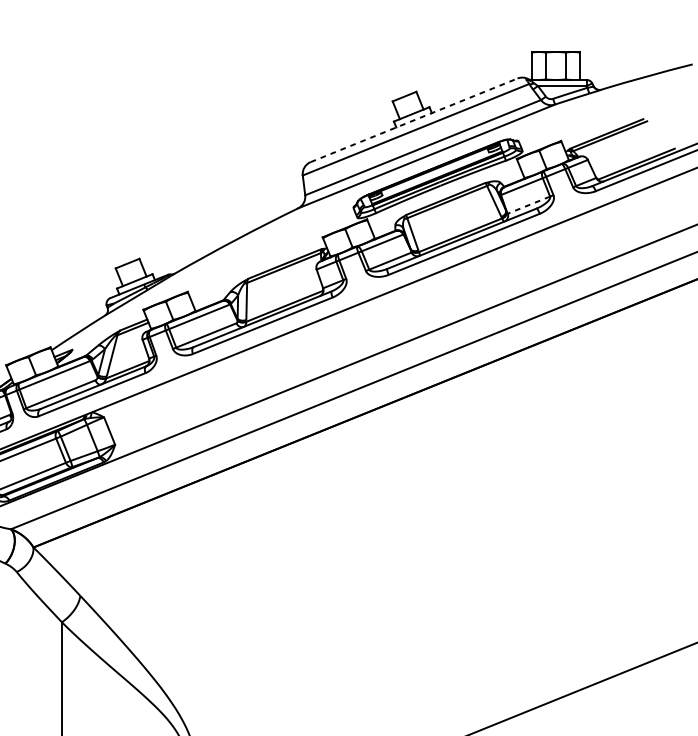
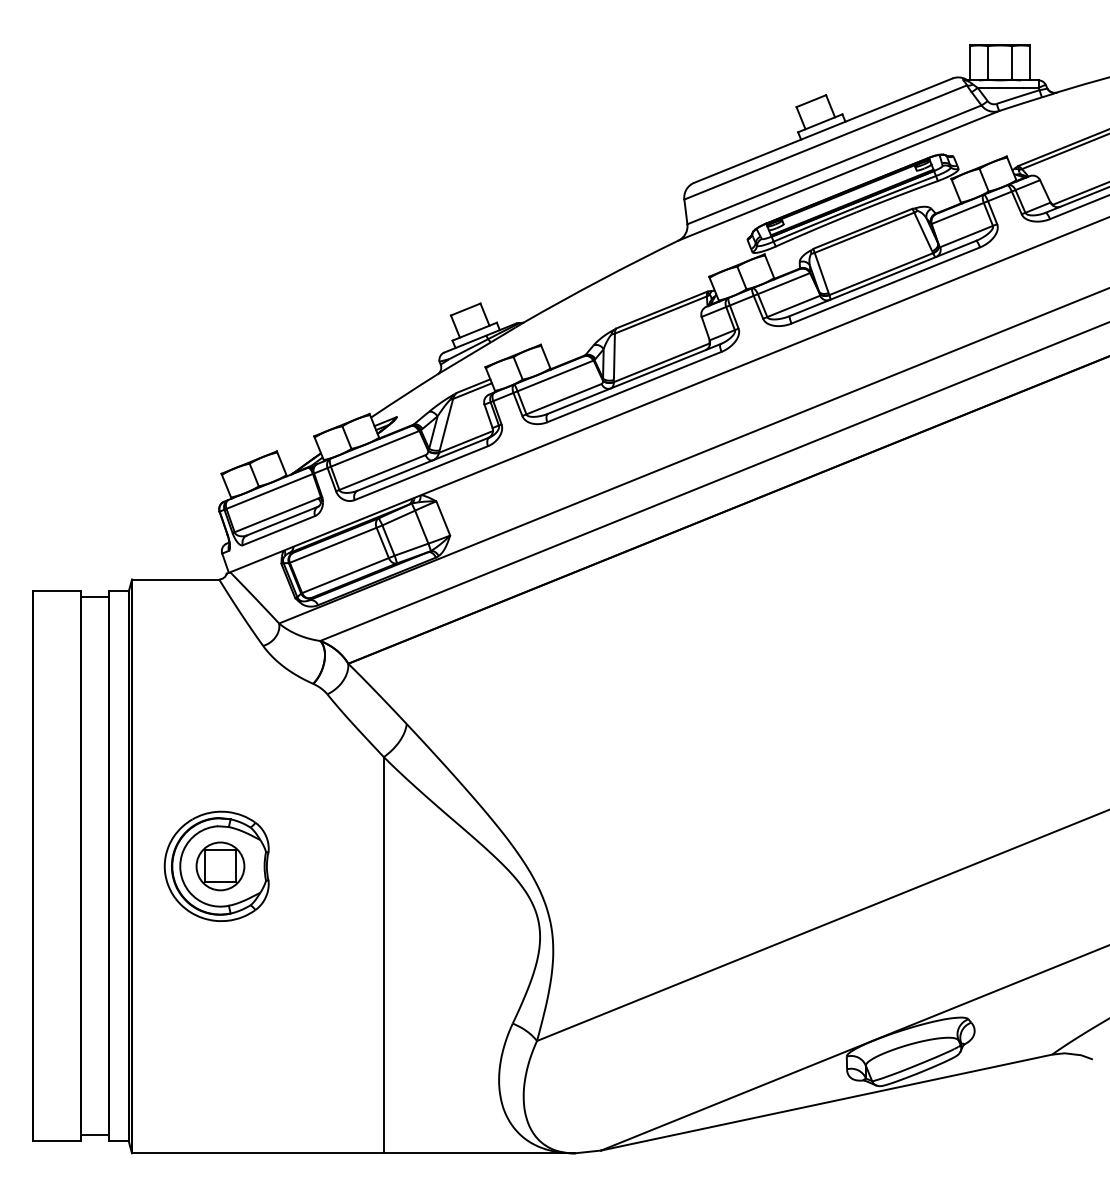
line: (414, 120) -> (823, 130), dashed -> solid
line: (528, 205) -> (966, 236), dashed -> solid

